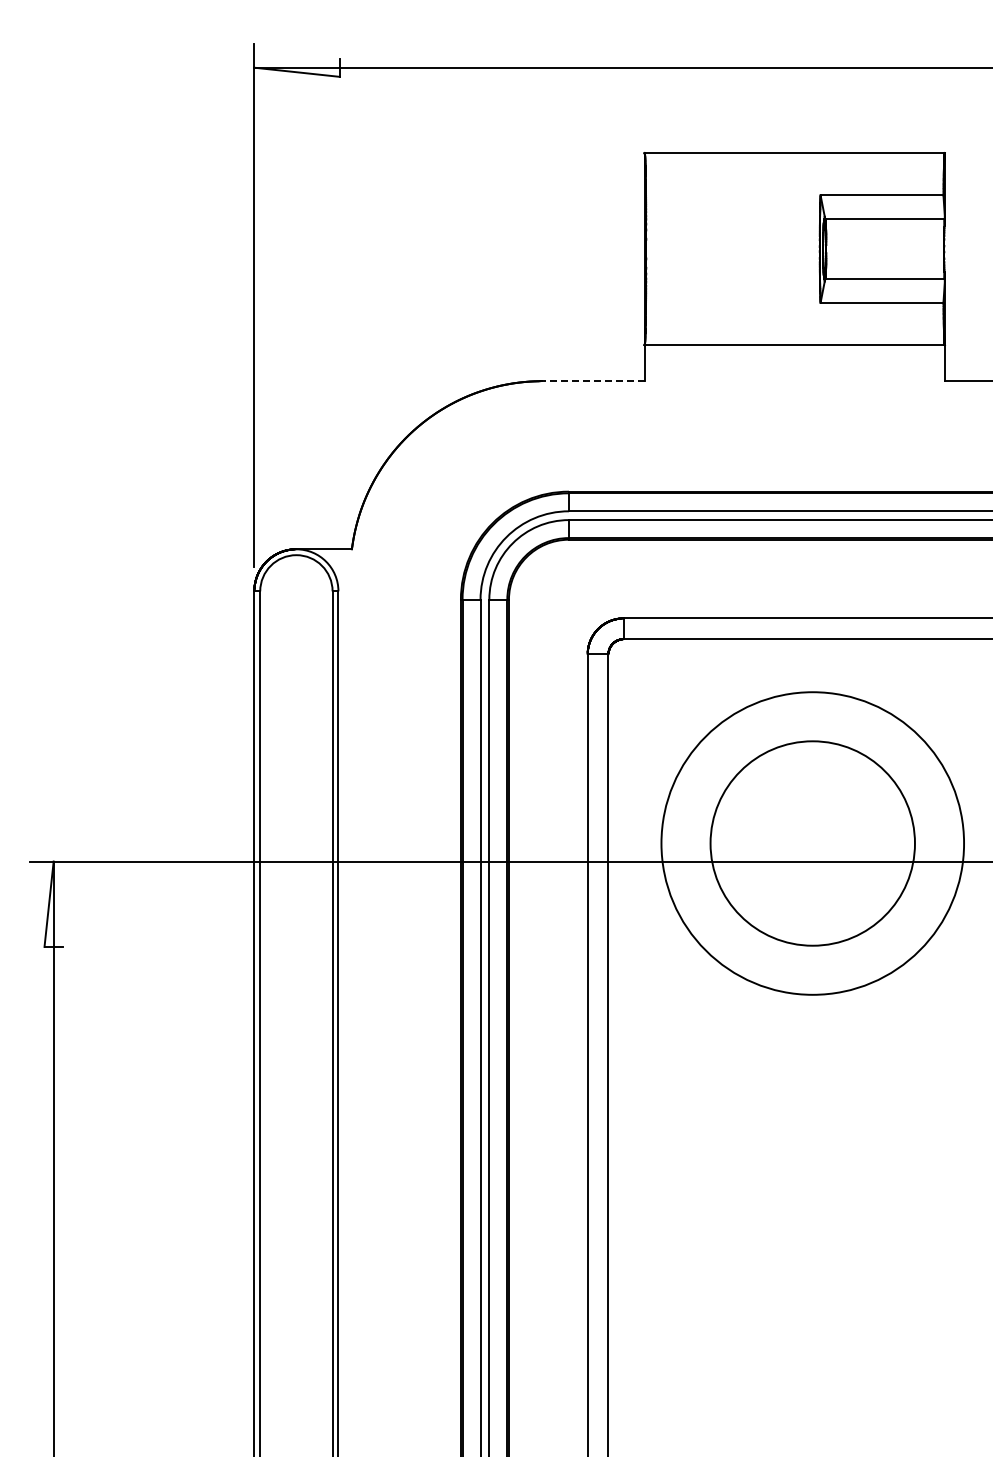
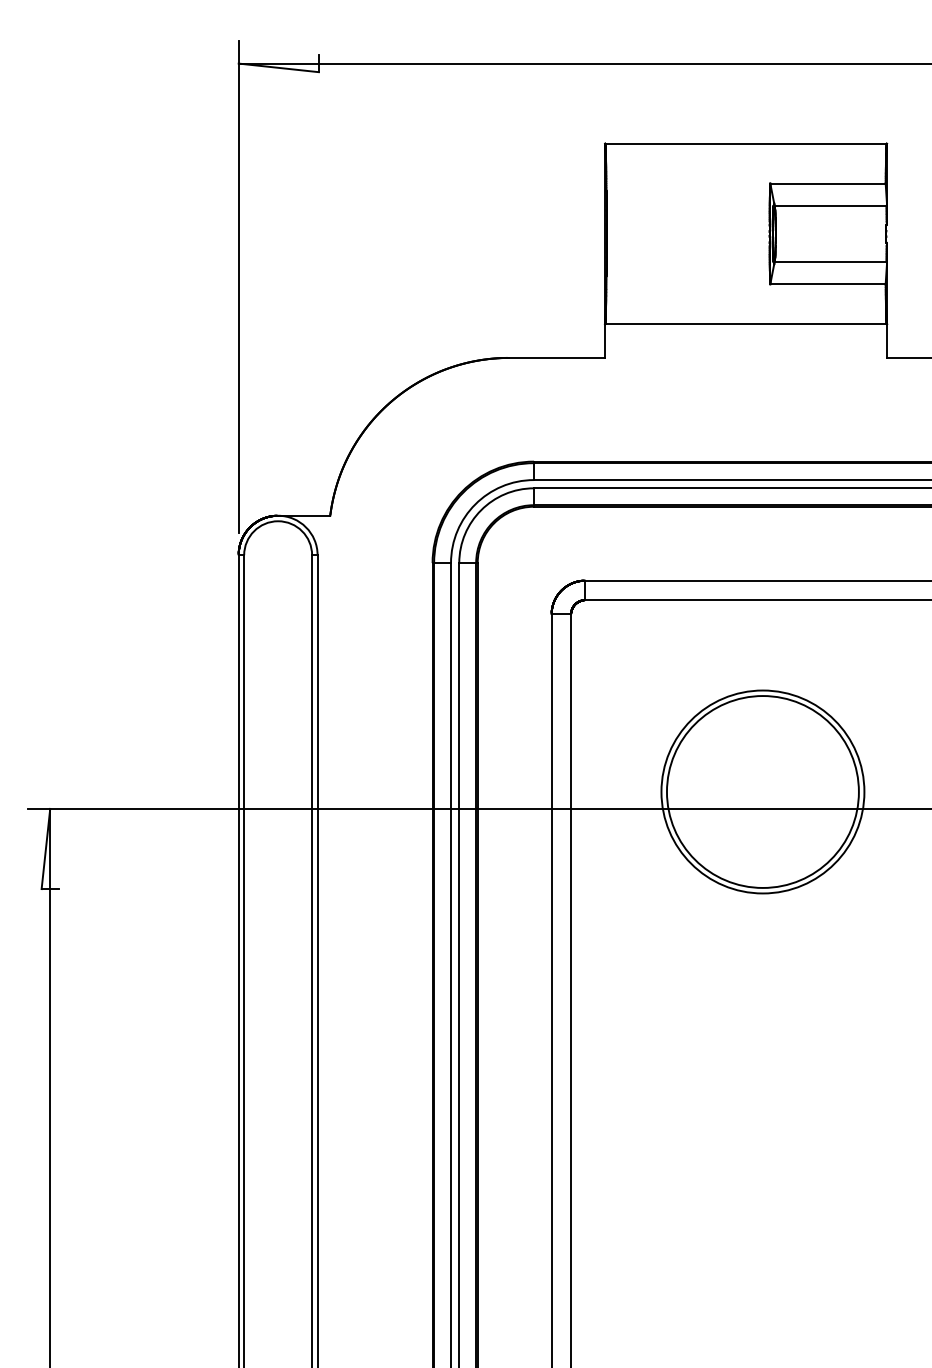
line: (592, 381) -> (556, 358), dashed -> solid
circle: (812, 843) -> (762, 791), size x0.71

